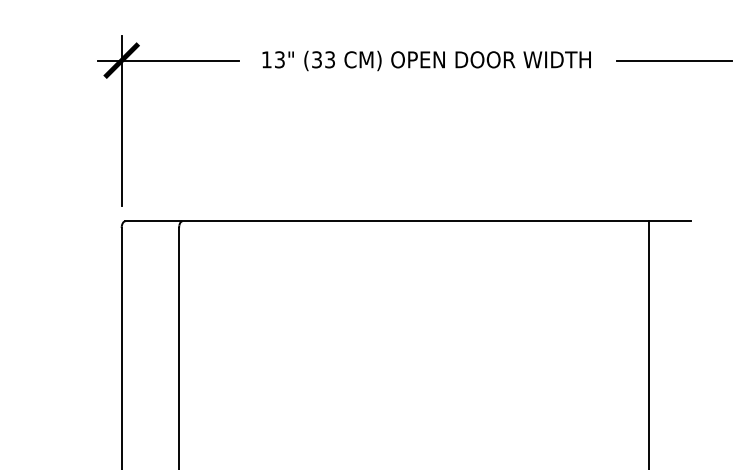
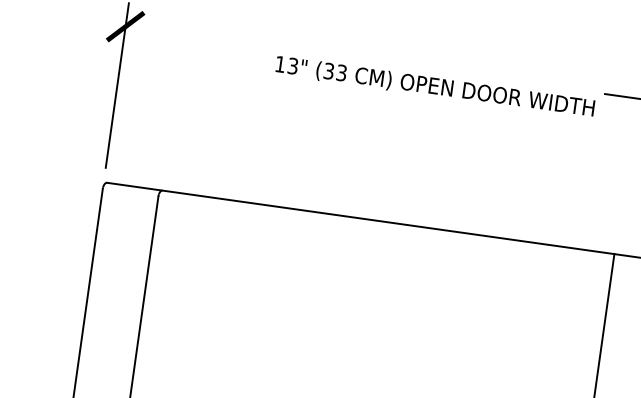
line: (168, 60) -> (170, 32), removed
text: (426, 60) -> (434, 86), moved

